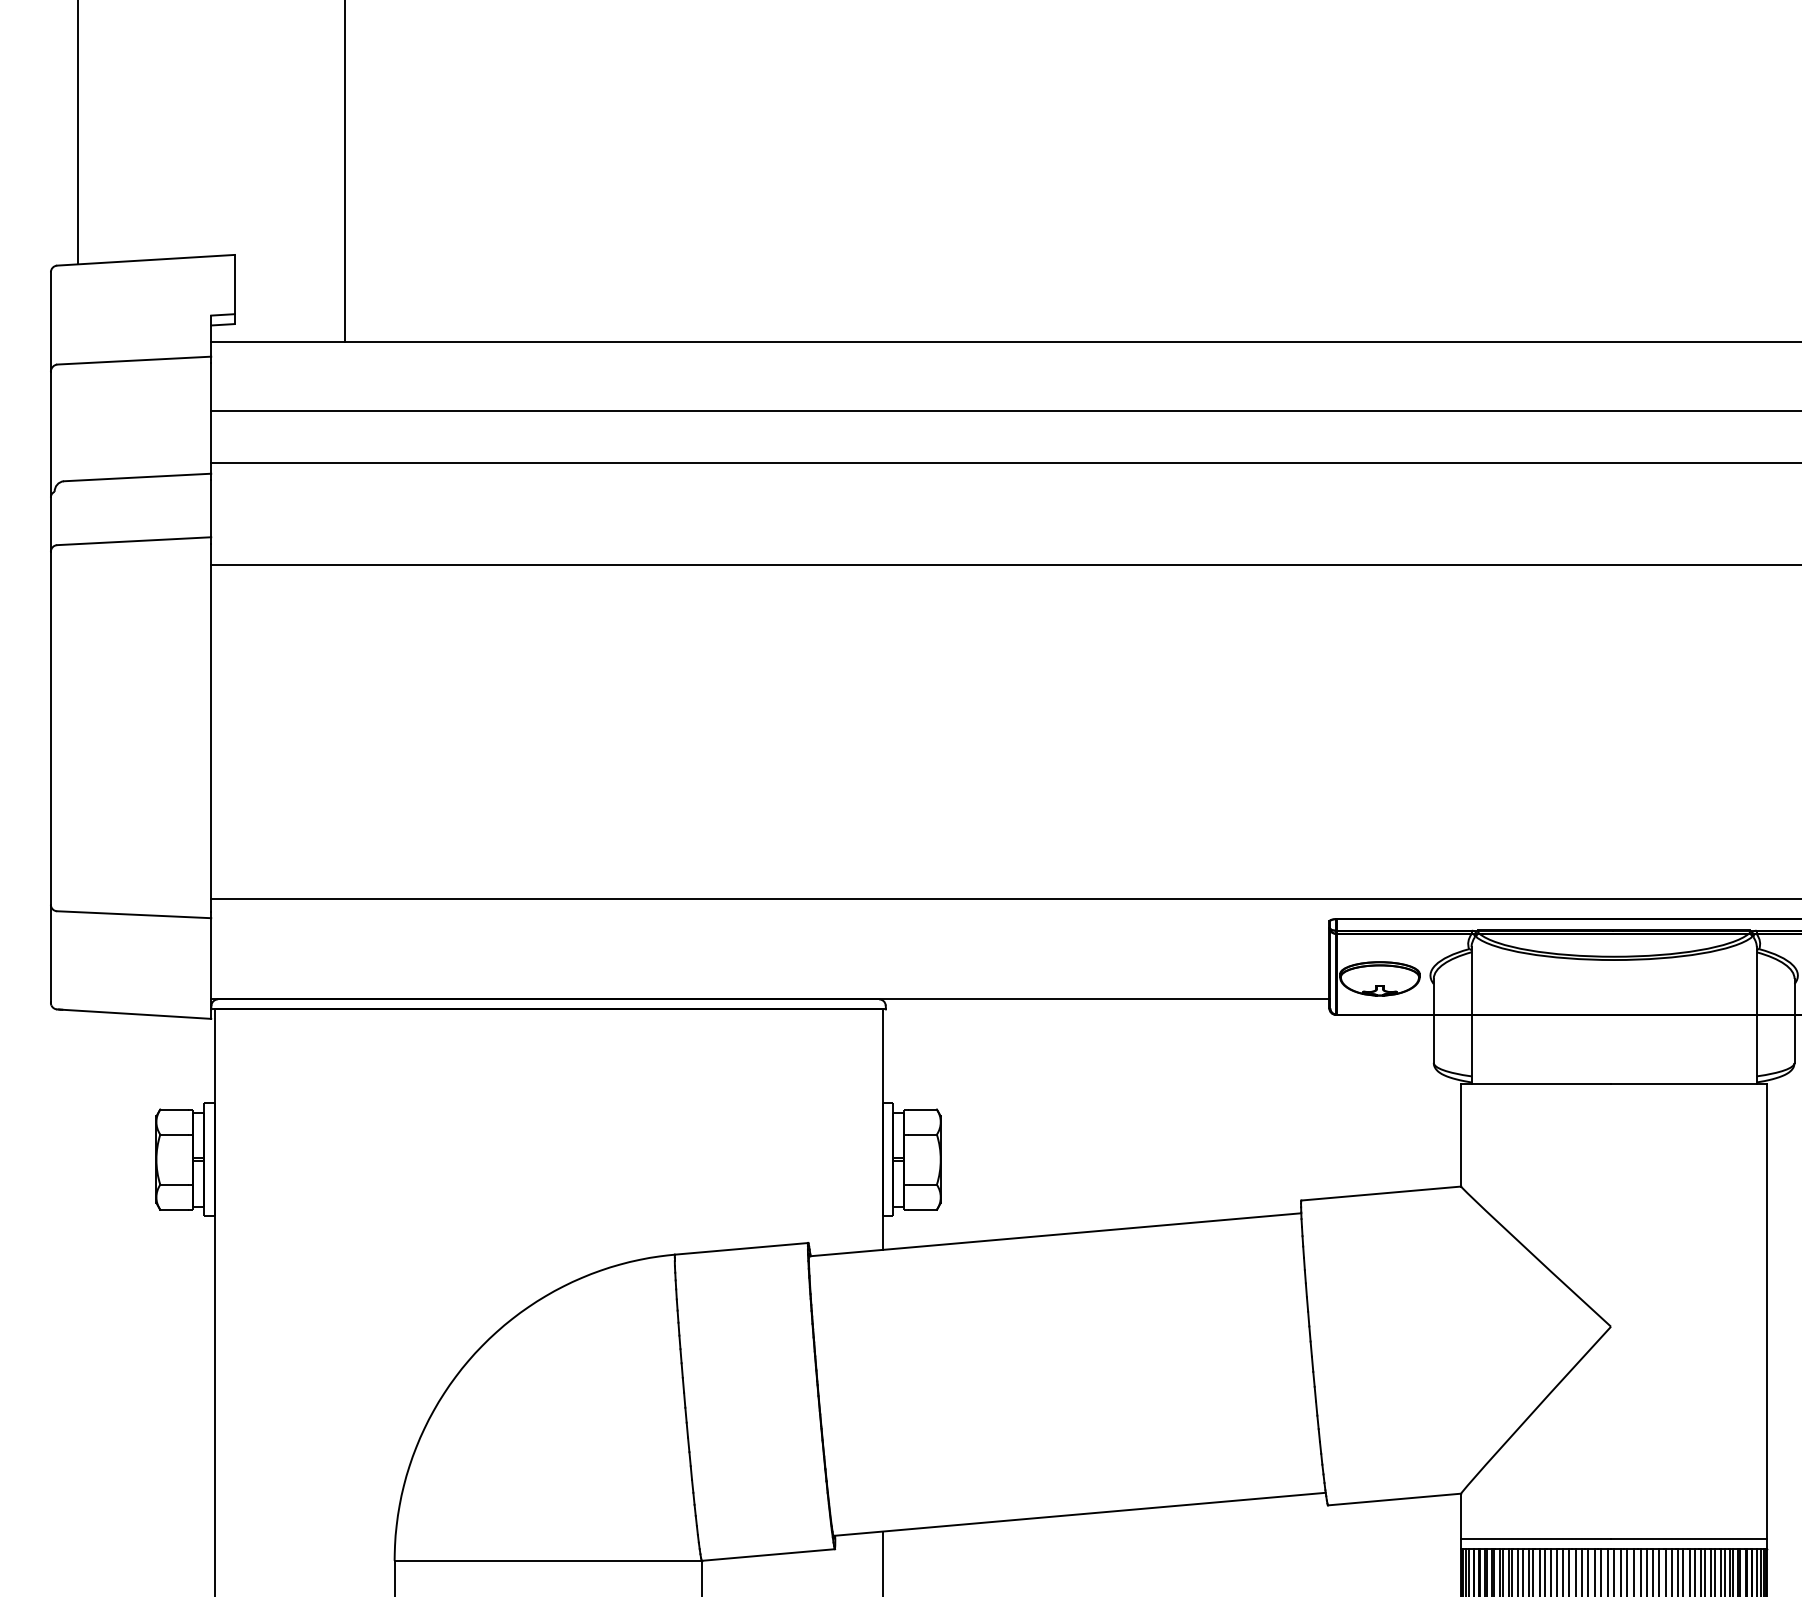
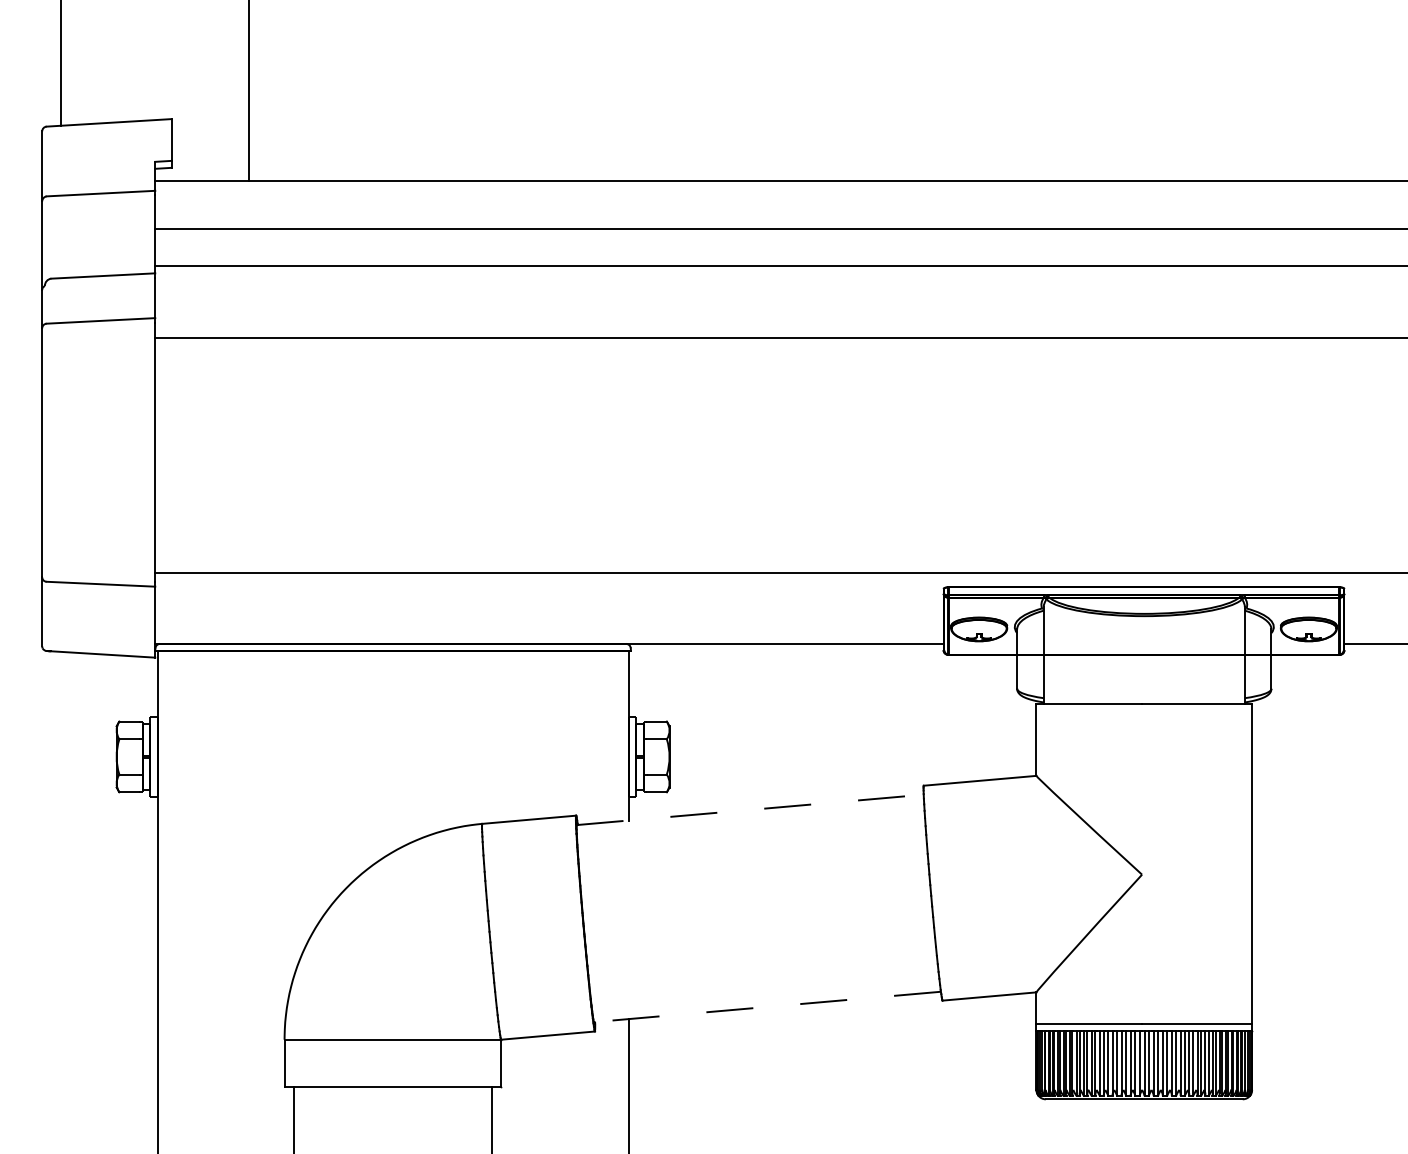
line: (1055, 1234) -> (750, 809), solid -> dashed
line: (1078, 1515) -> (766, 1007), solid -> dashed

